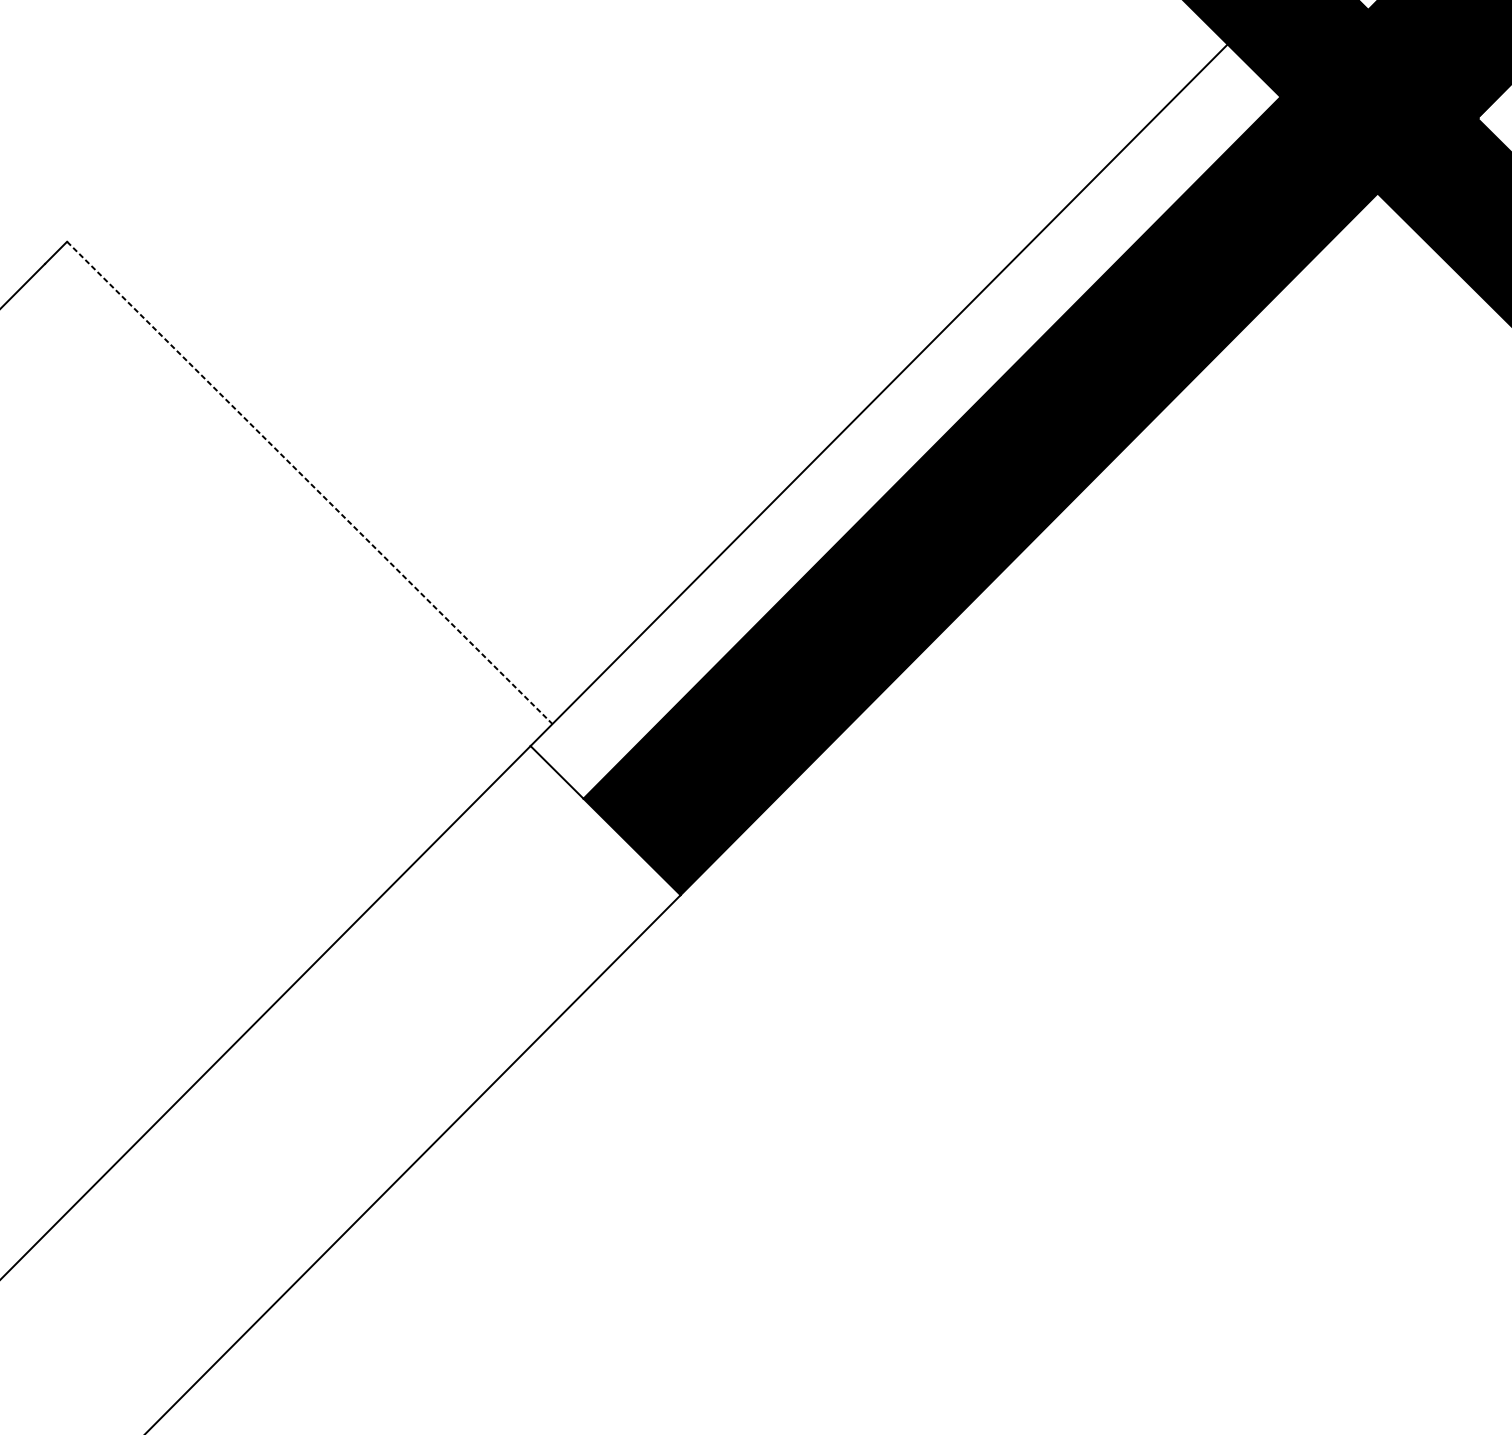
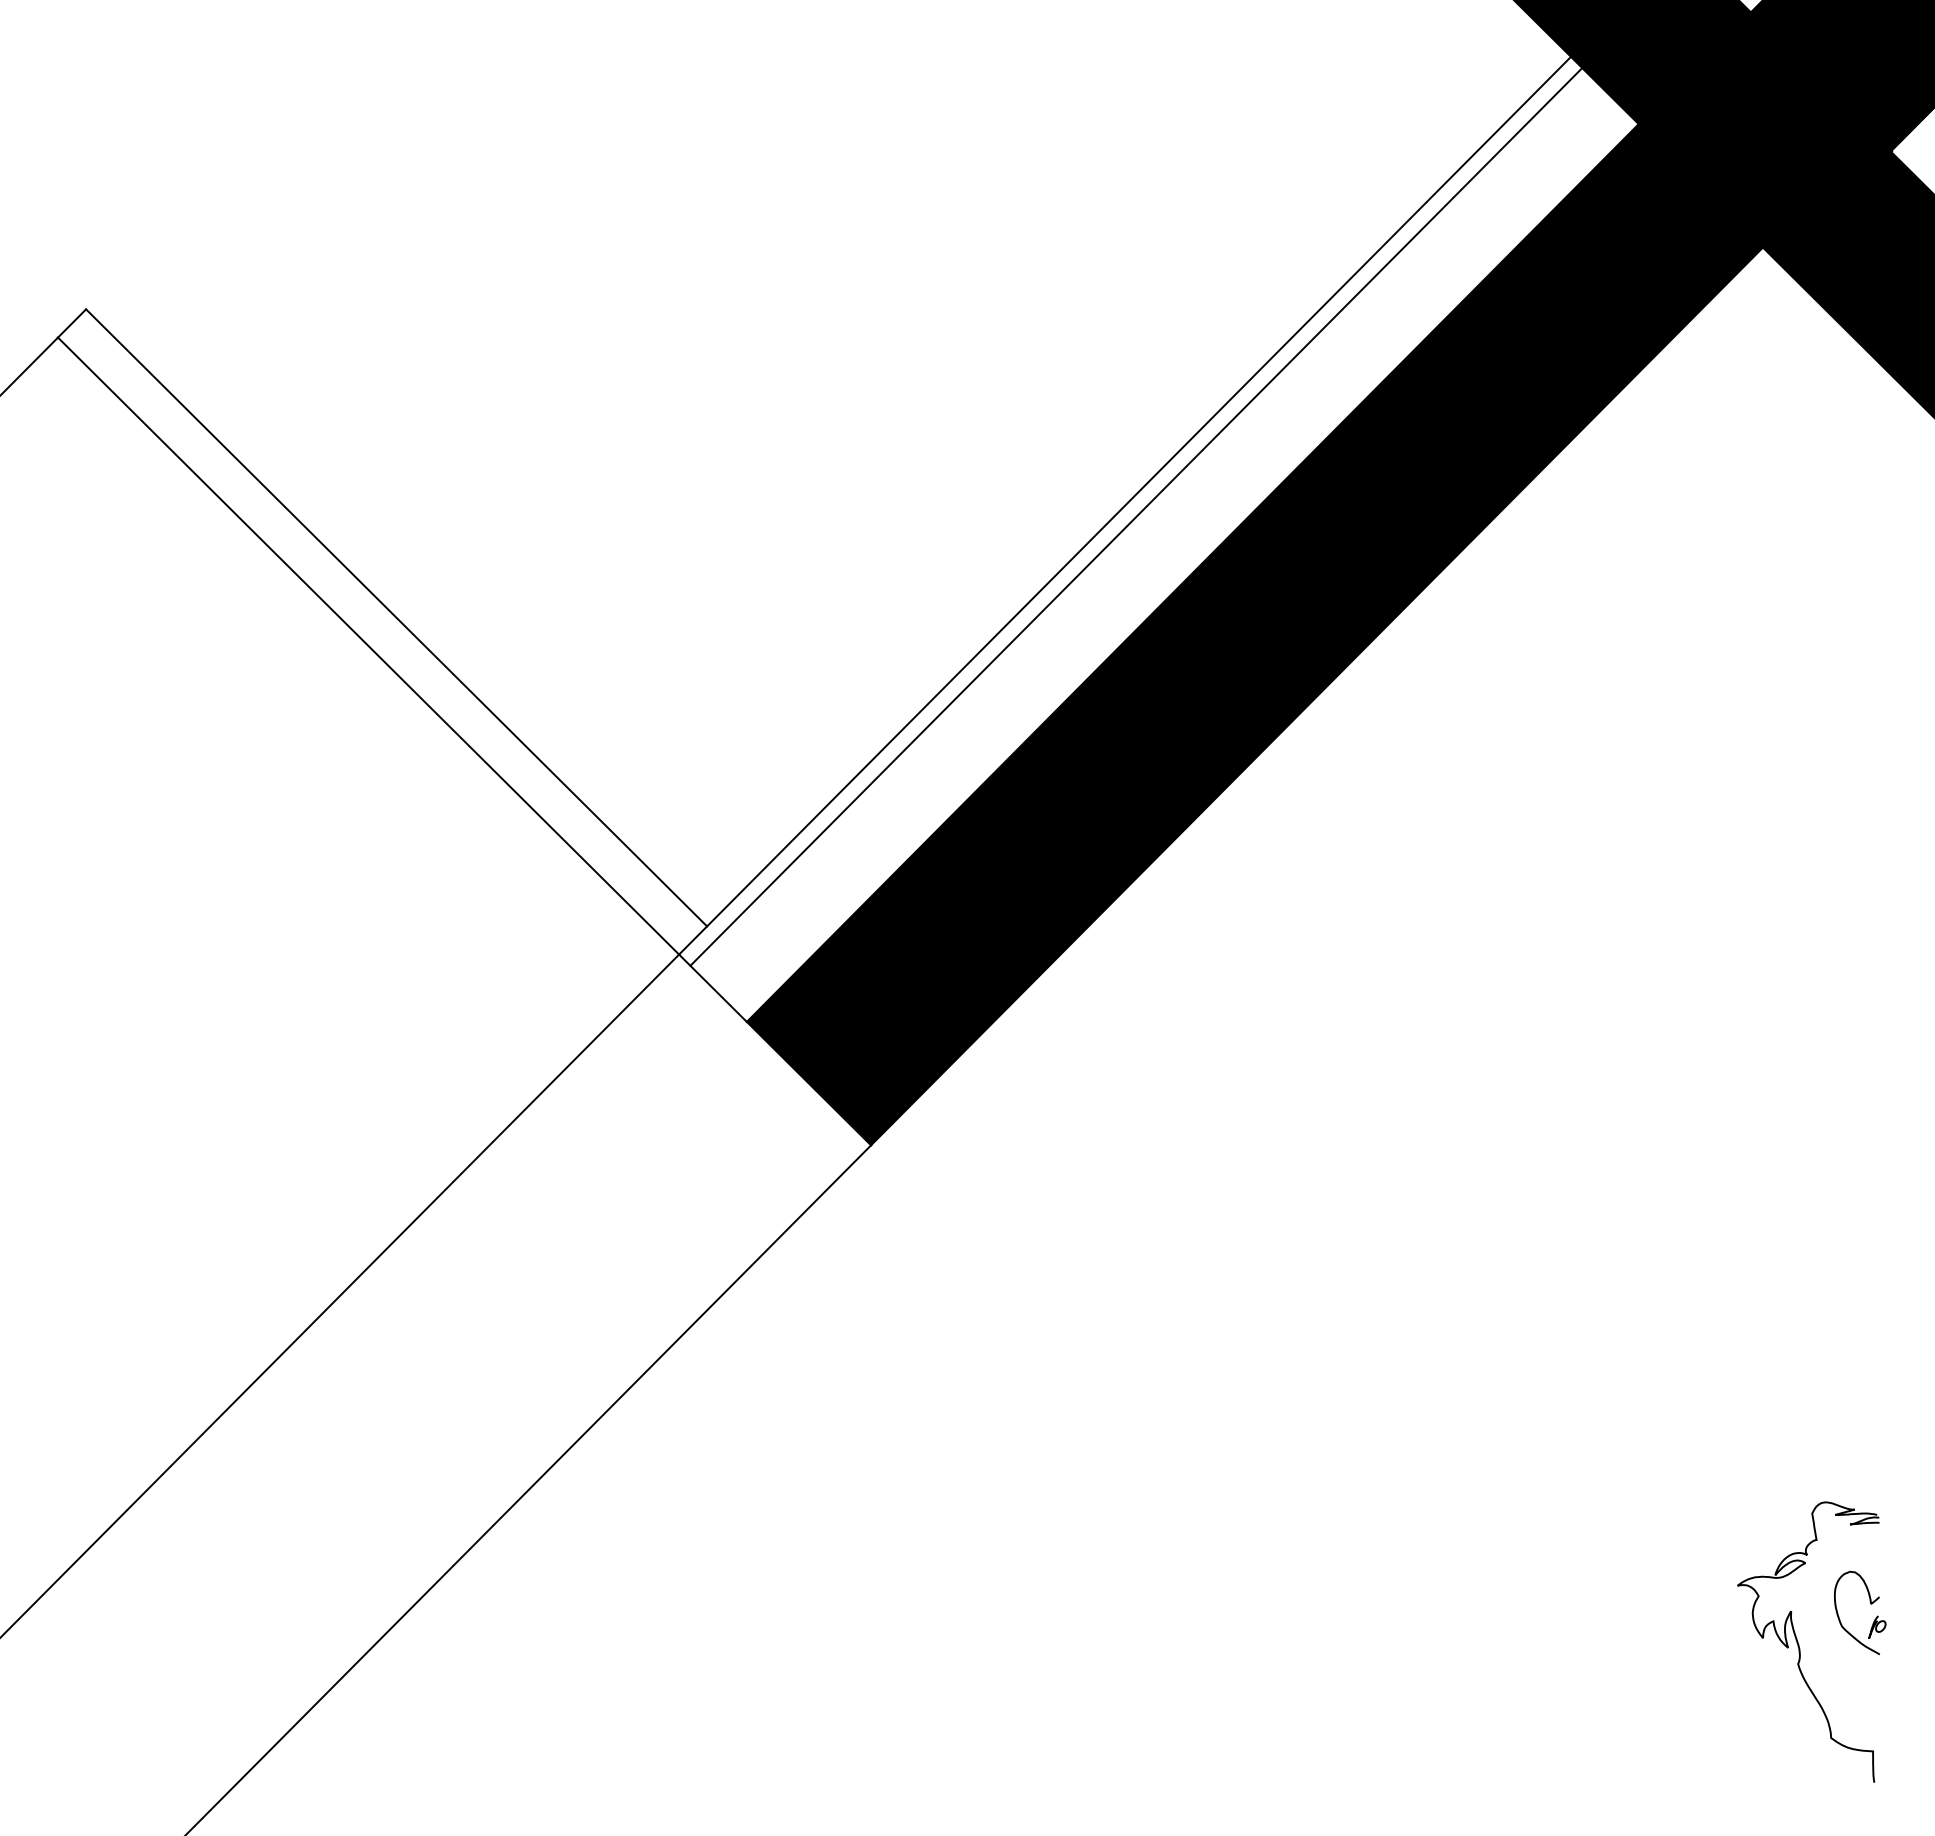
line: (888, 403) -> (1136, 516), added
line: (309, 482) -> (396, 617), dashed -> solid
line: (287, 504) -> (368, 645), added
part: (1406, 1285) -> (1799, 1644), added

